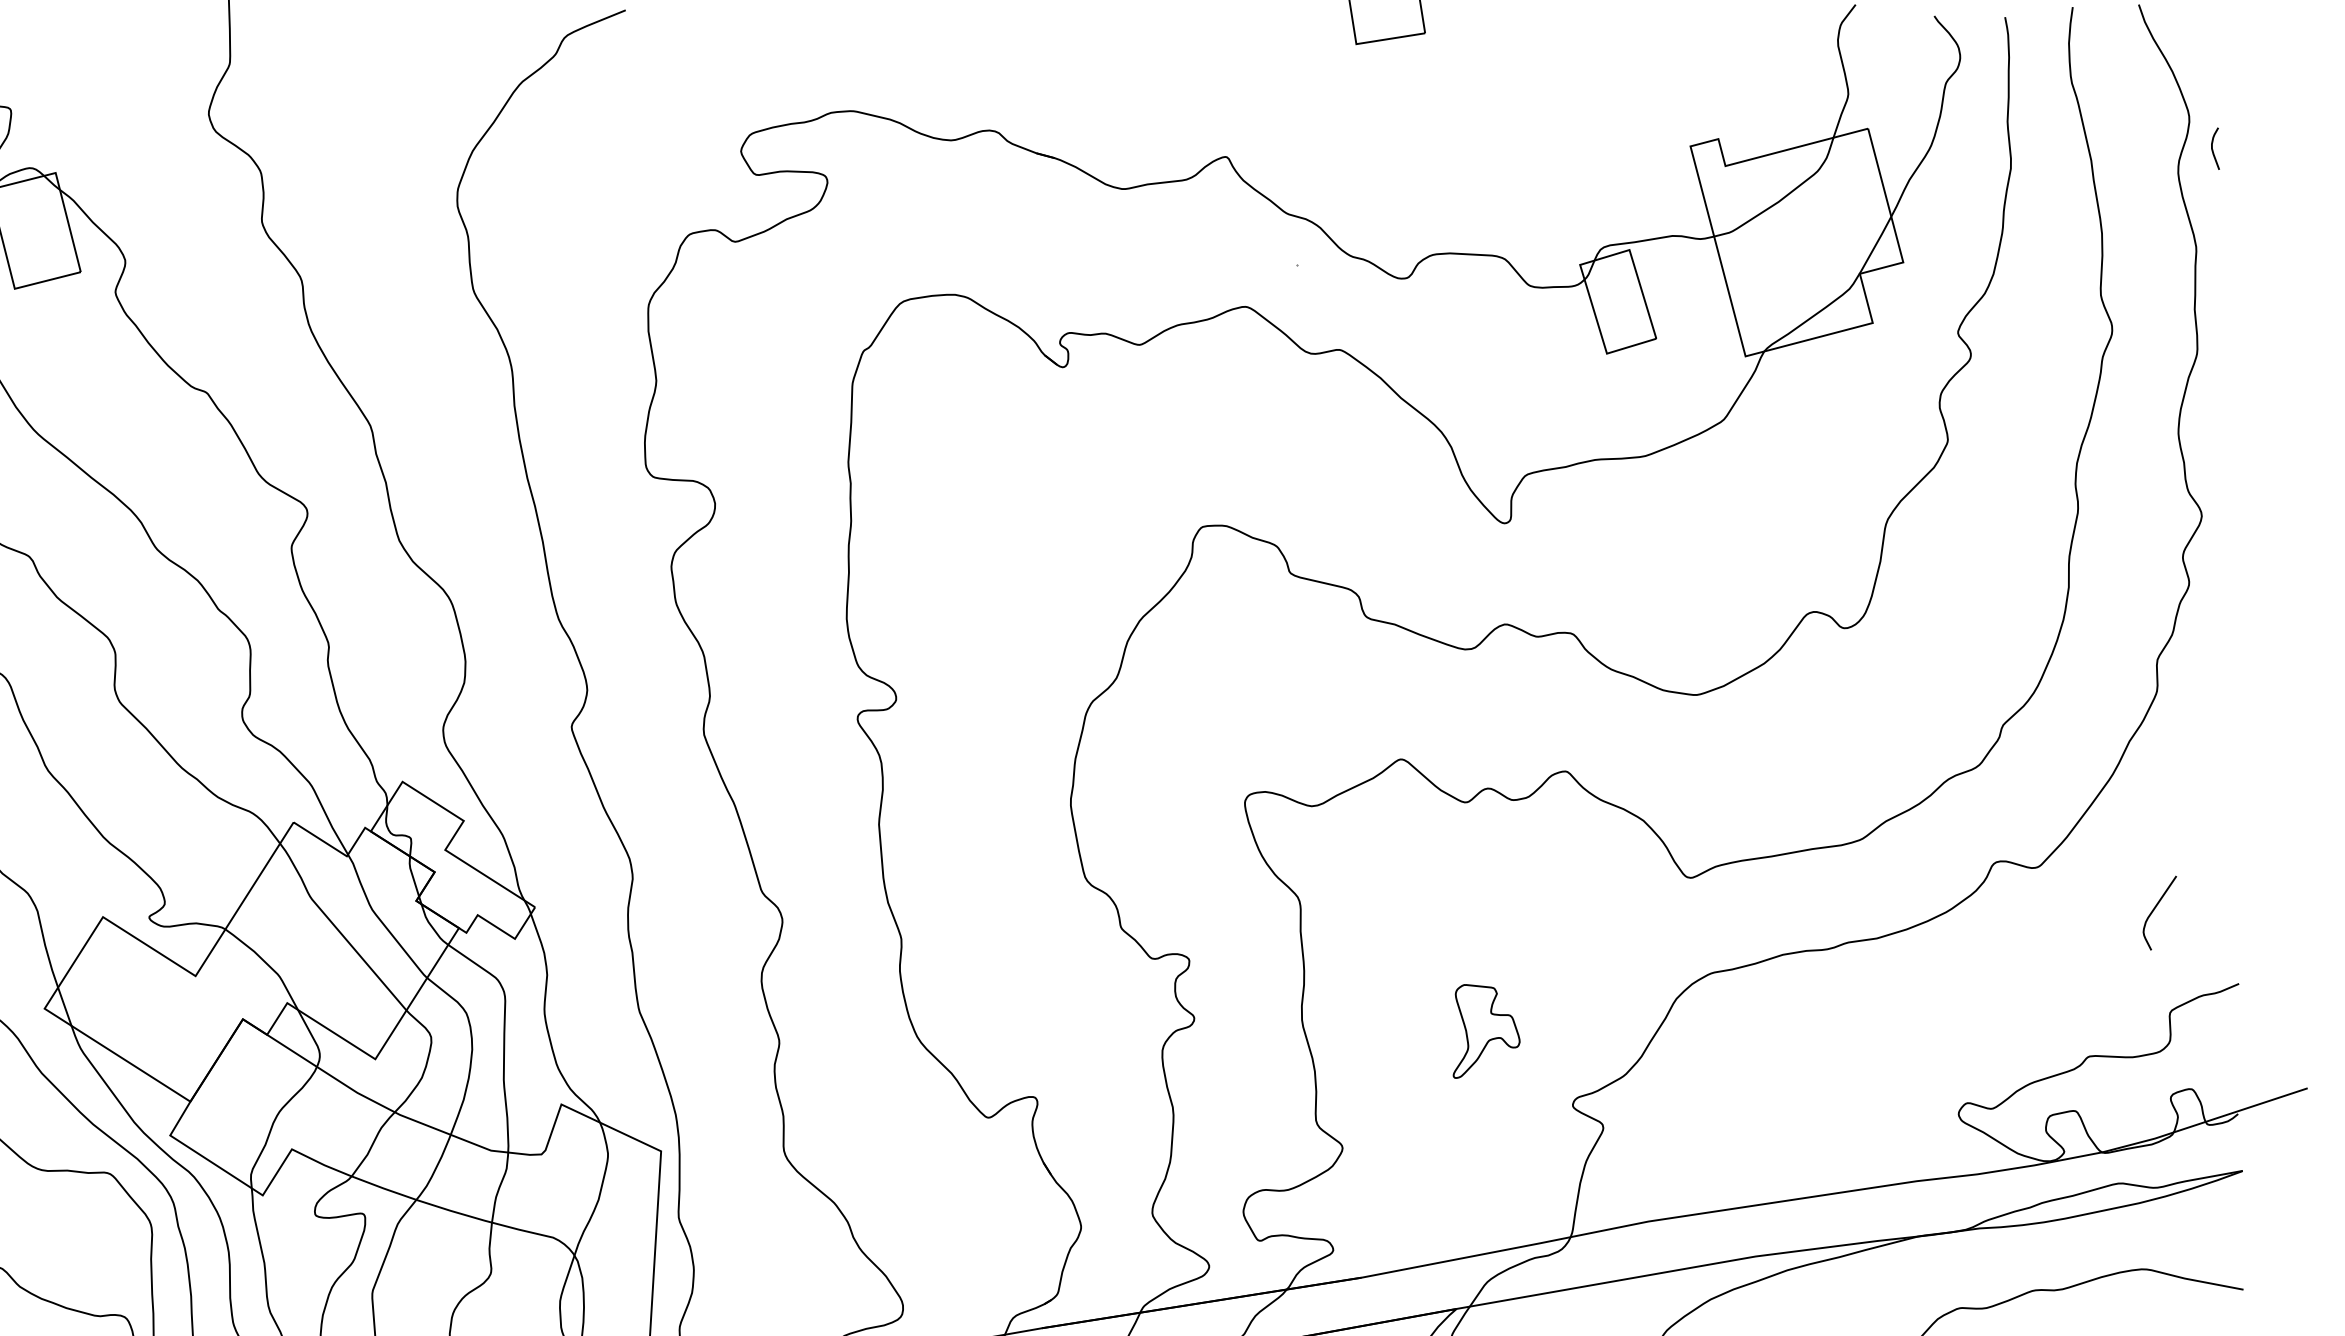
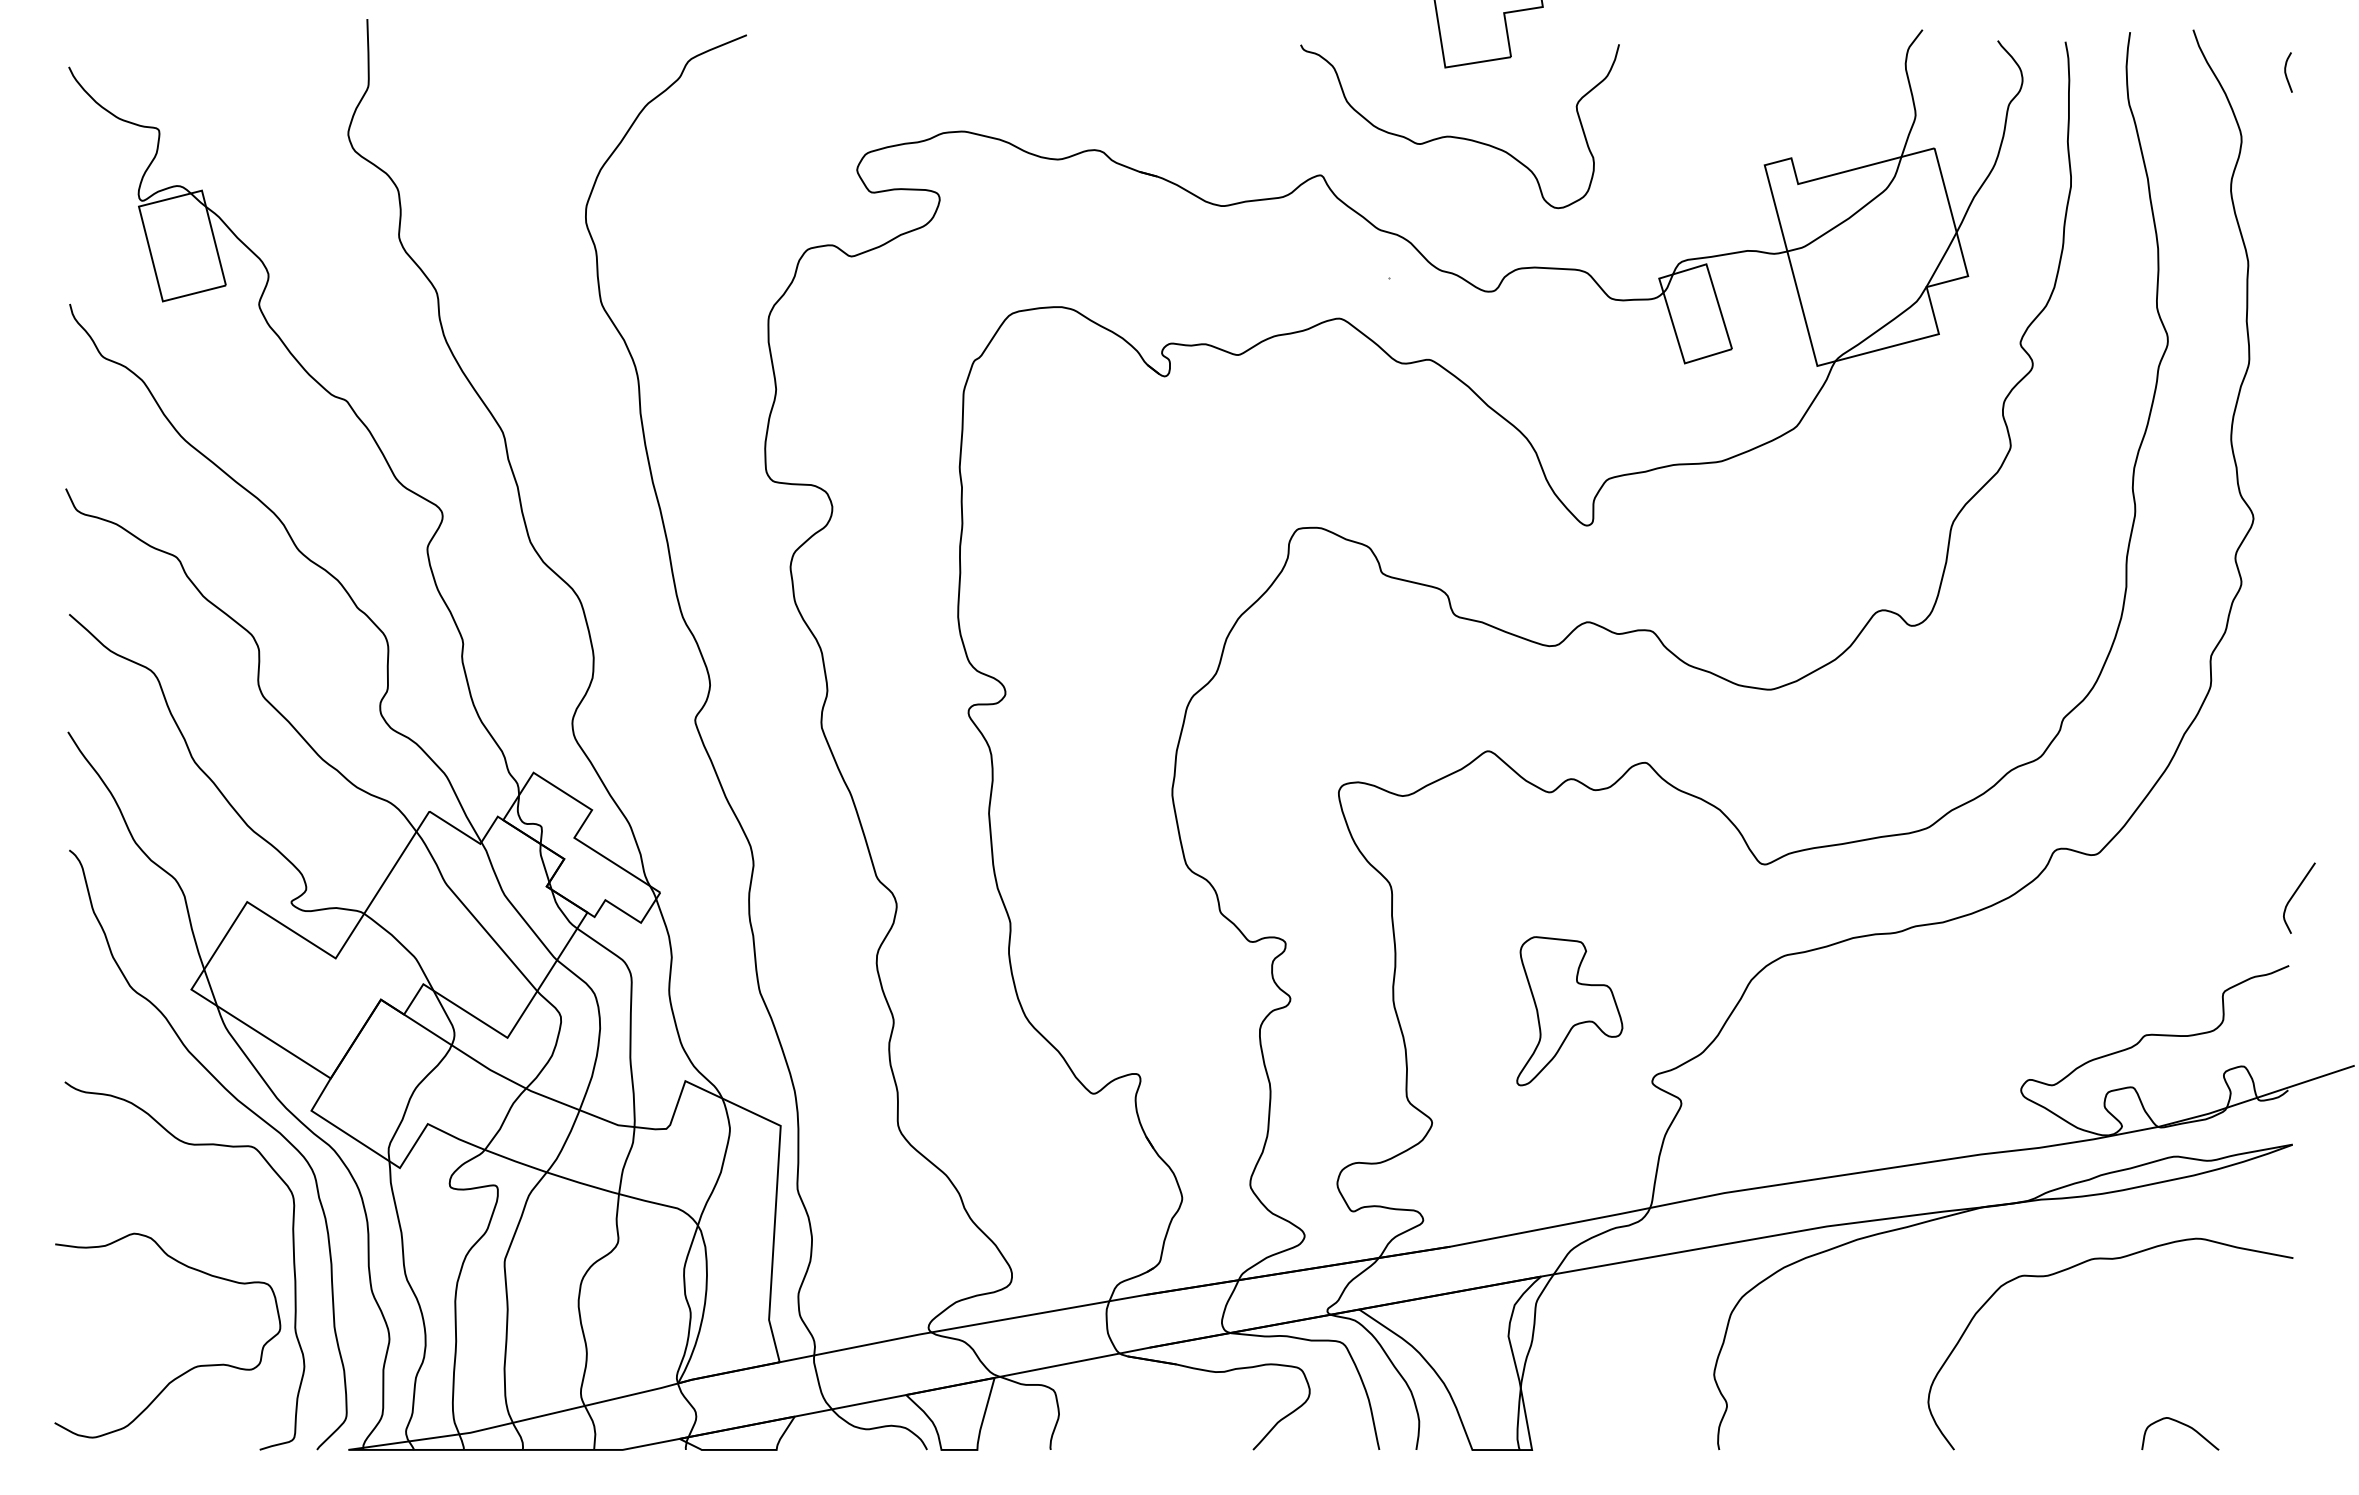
curve: (1369, 116) -> (1457, 136), added
curve: (2213, 148) -> (2286, 72), moved
curve: (2154, 910) -> (2294, 895), moved
part: (1486, 1031) -> (1569, 1011), size x1.67

